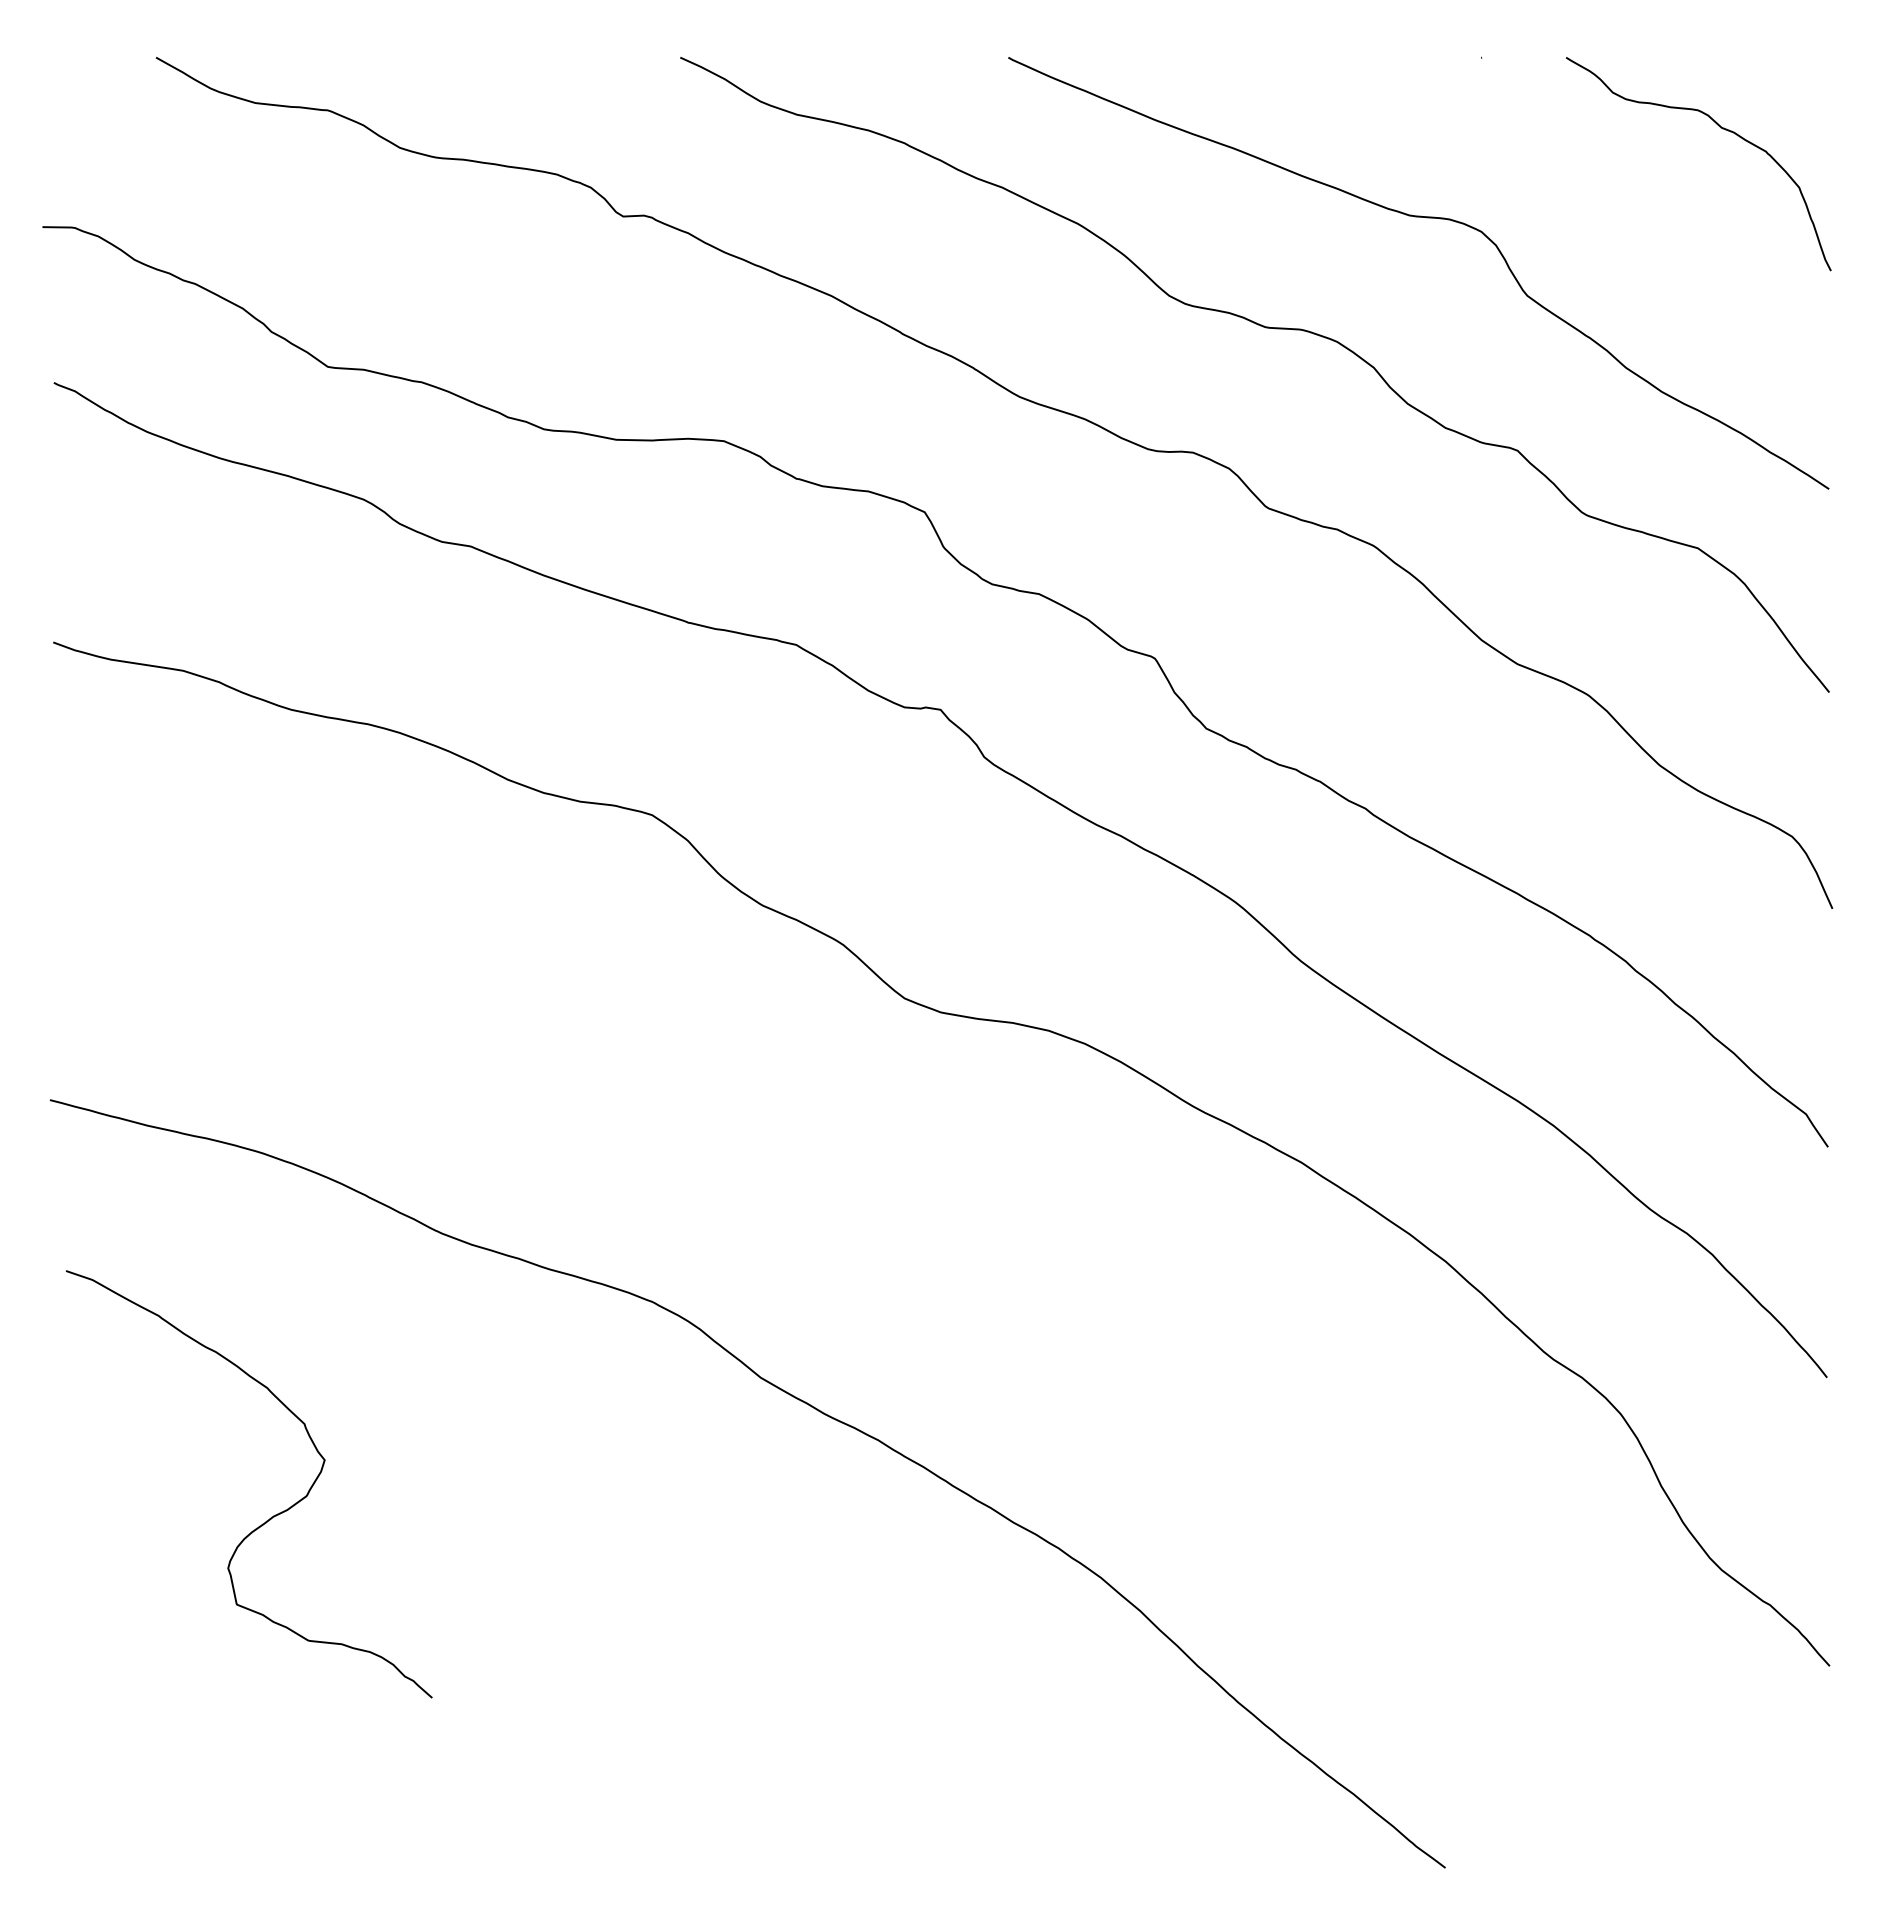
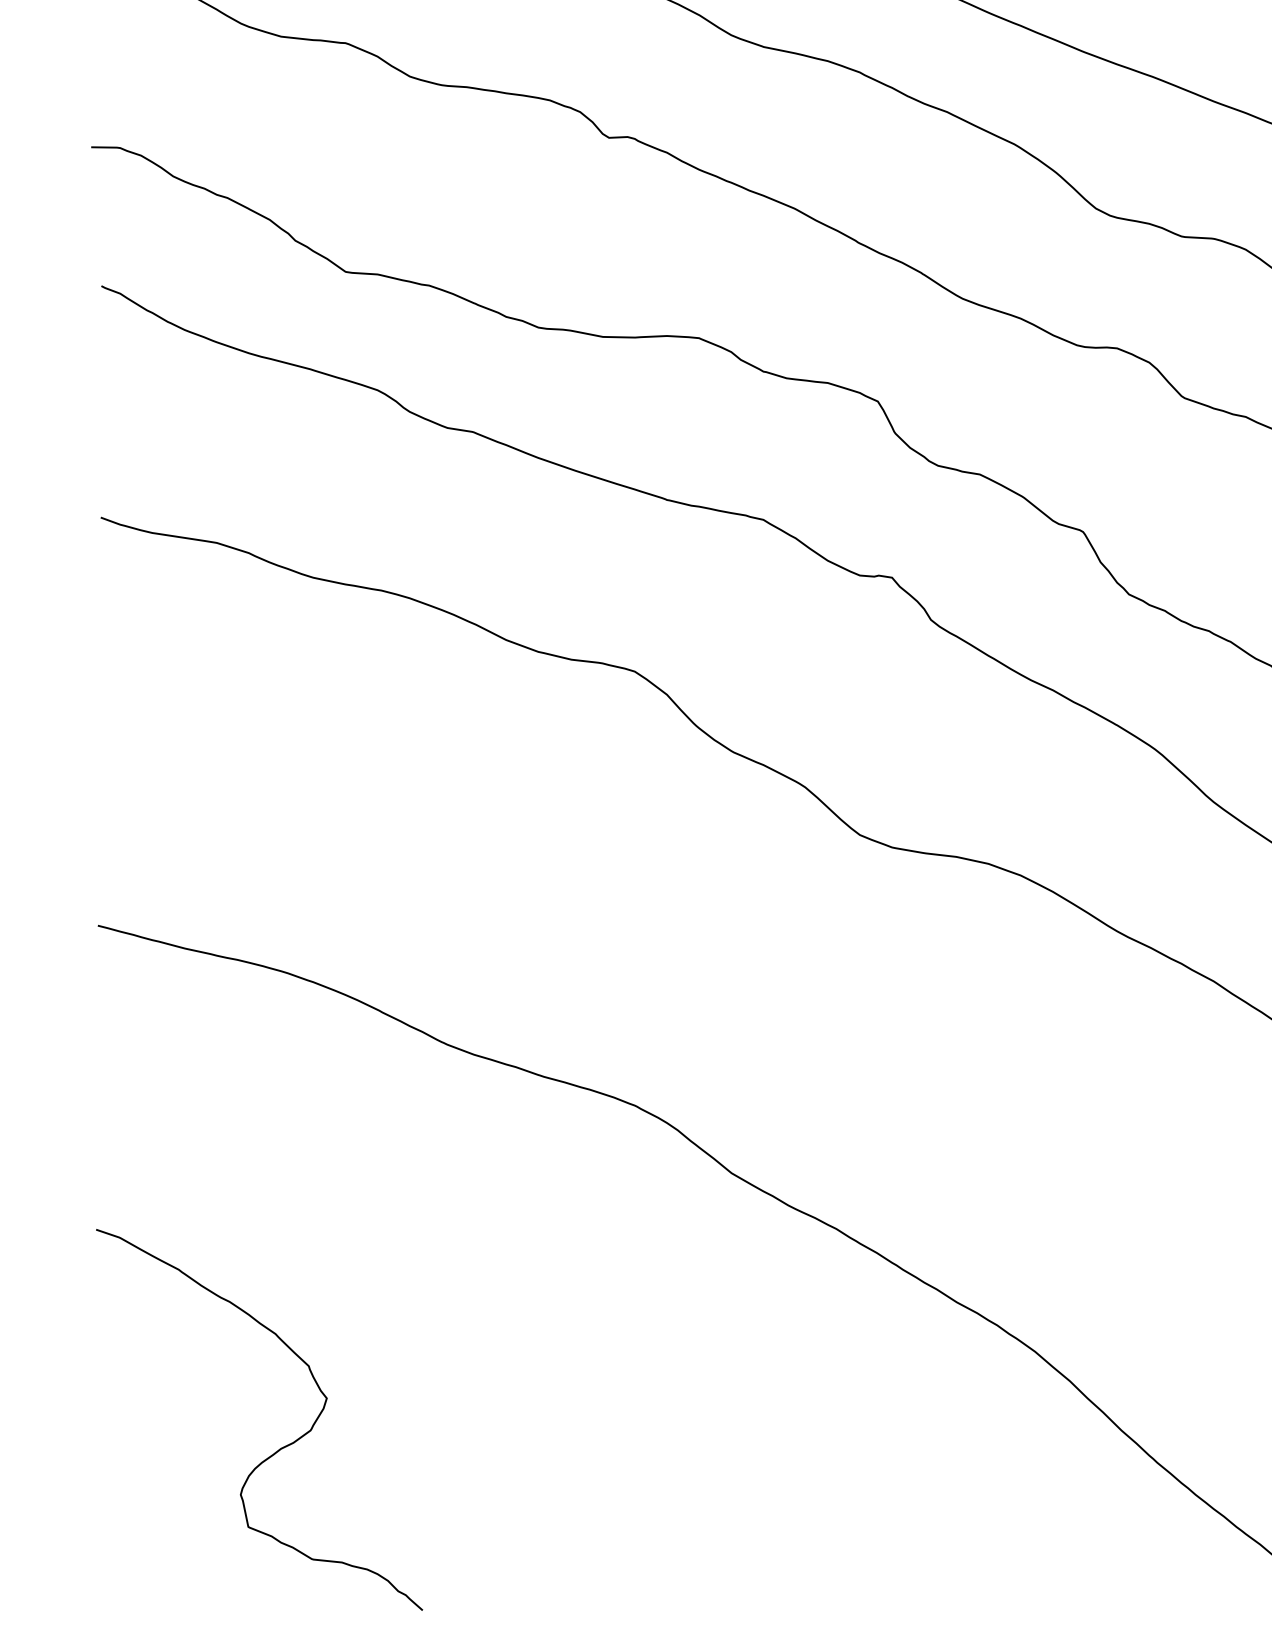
curve: (270, 1517) -> (278, 1449), moved

